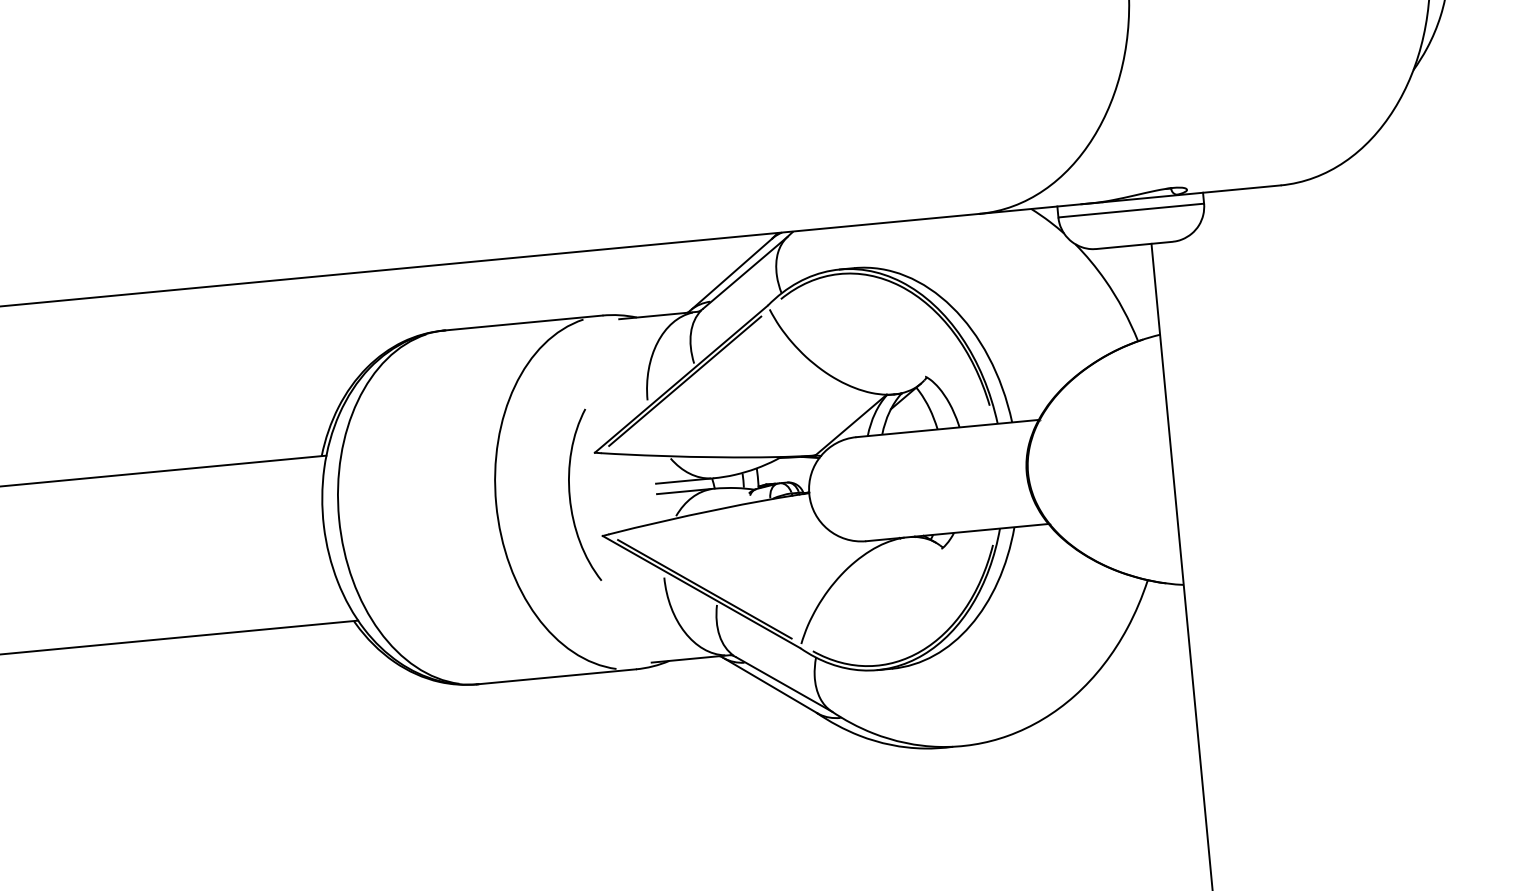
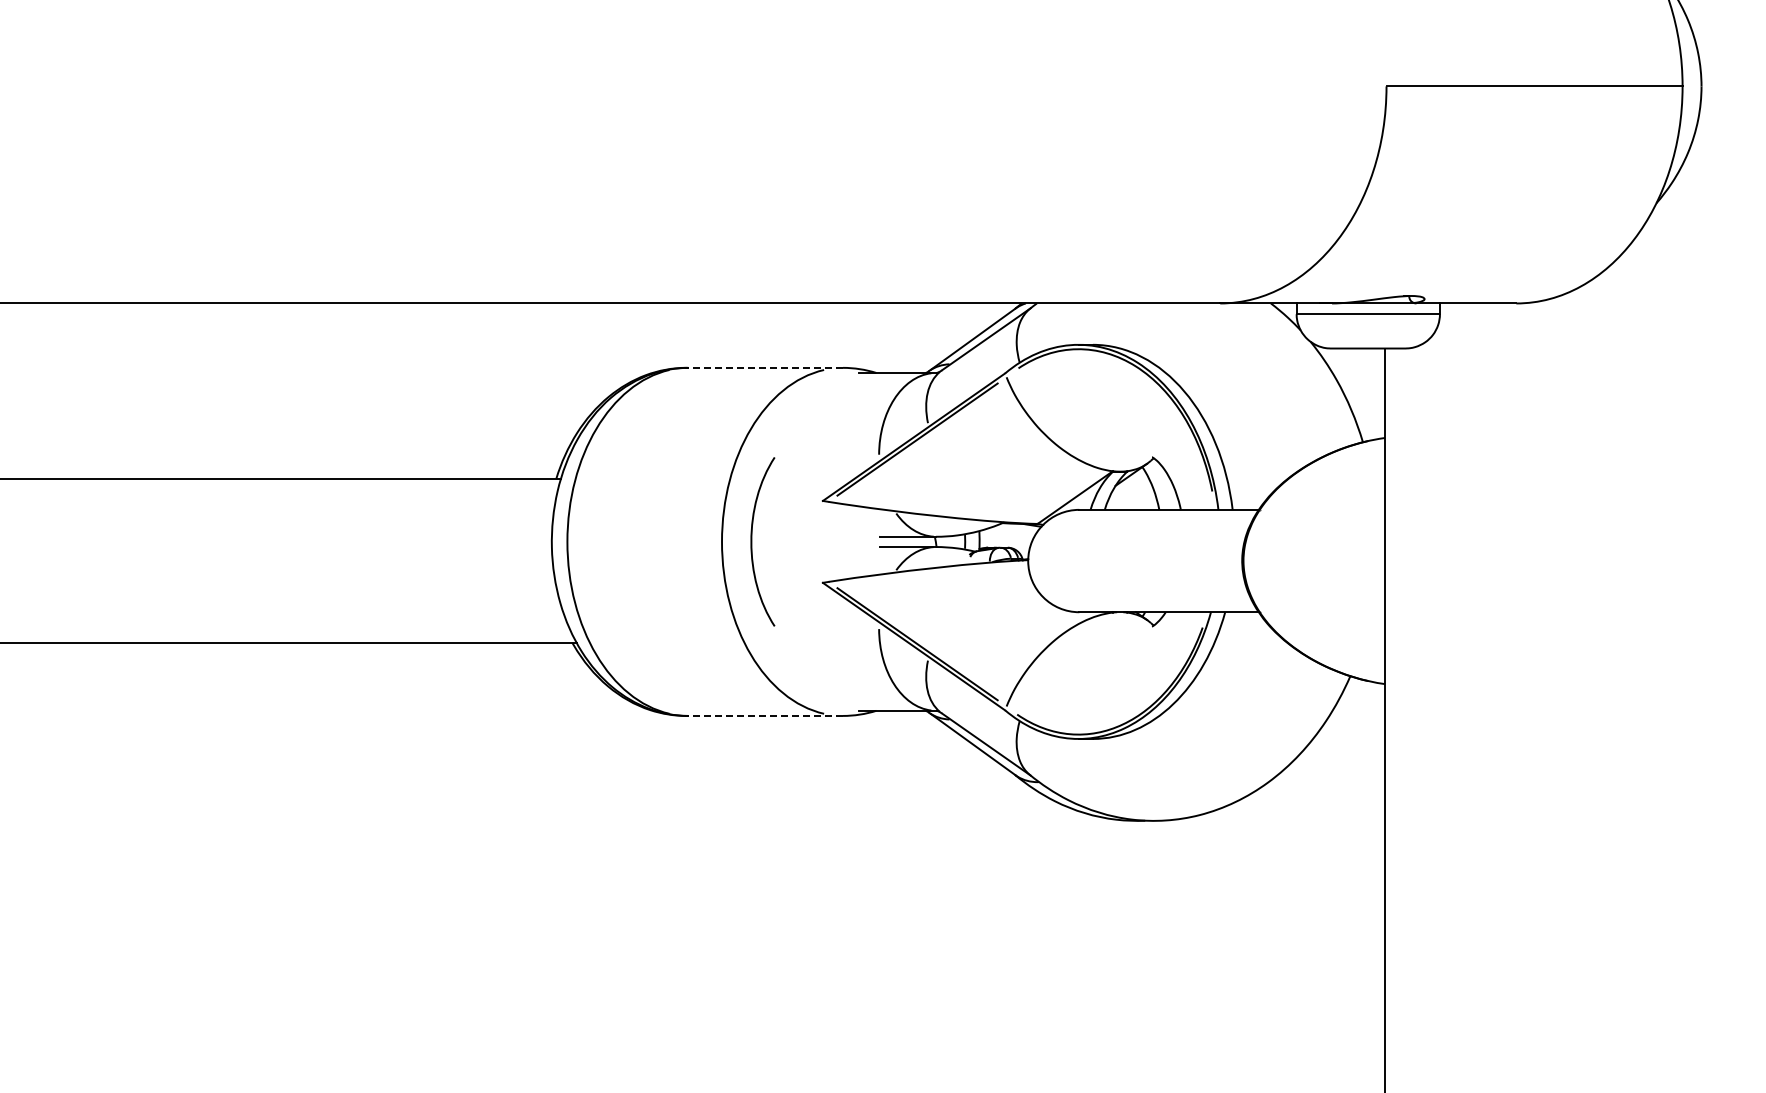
line: (523, 322) -> (765, 367), solid -> dashed
curve: (570, 496) -> (752, 541), moved
line: (557, 676) -> (765, 715), solid -> dashed

